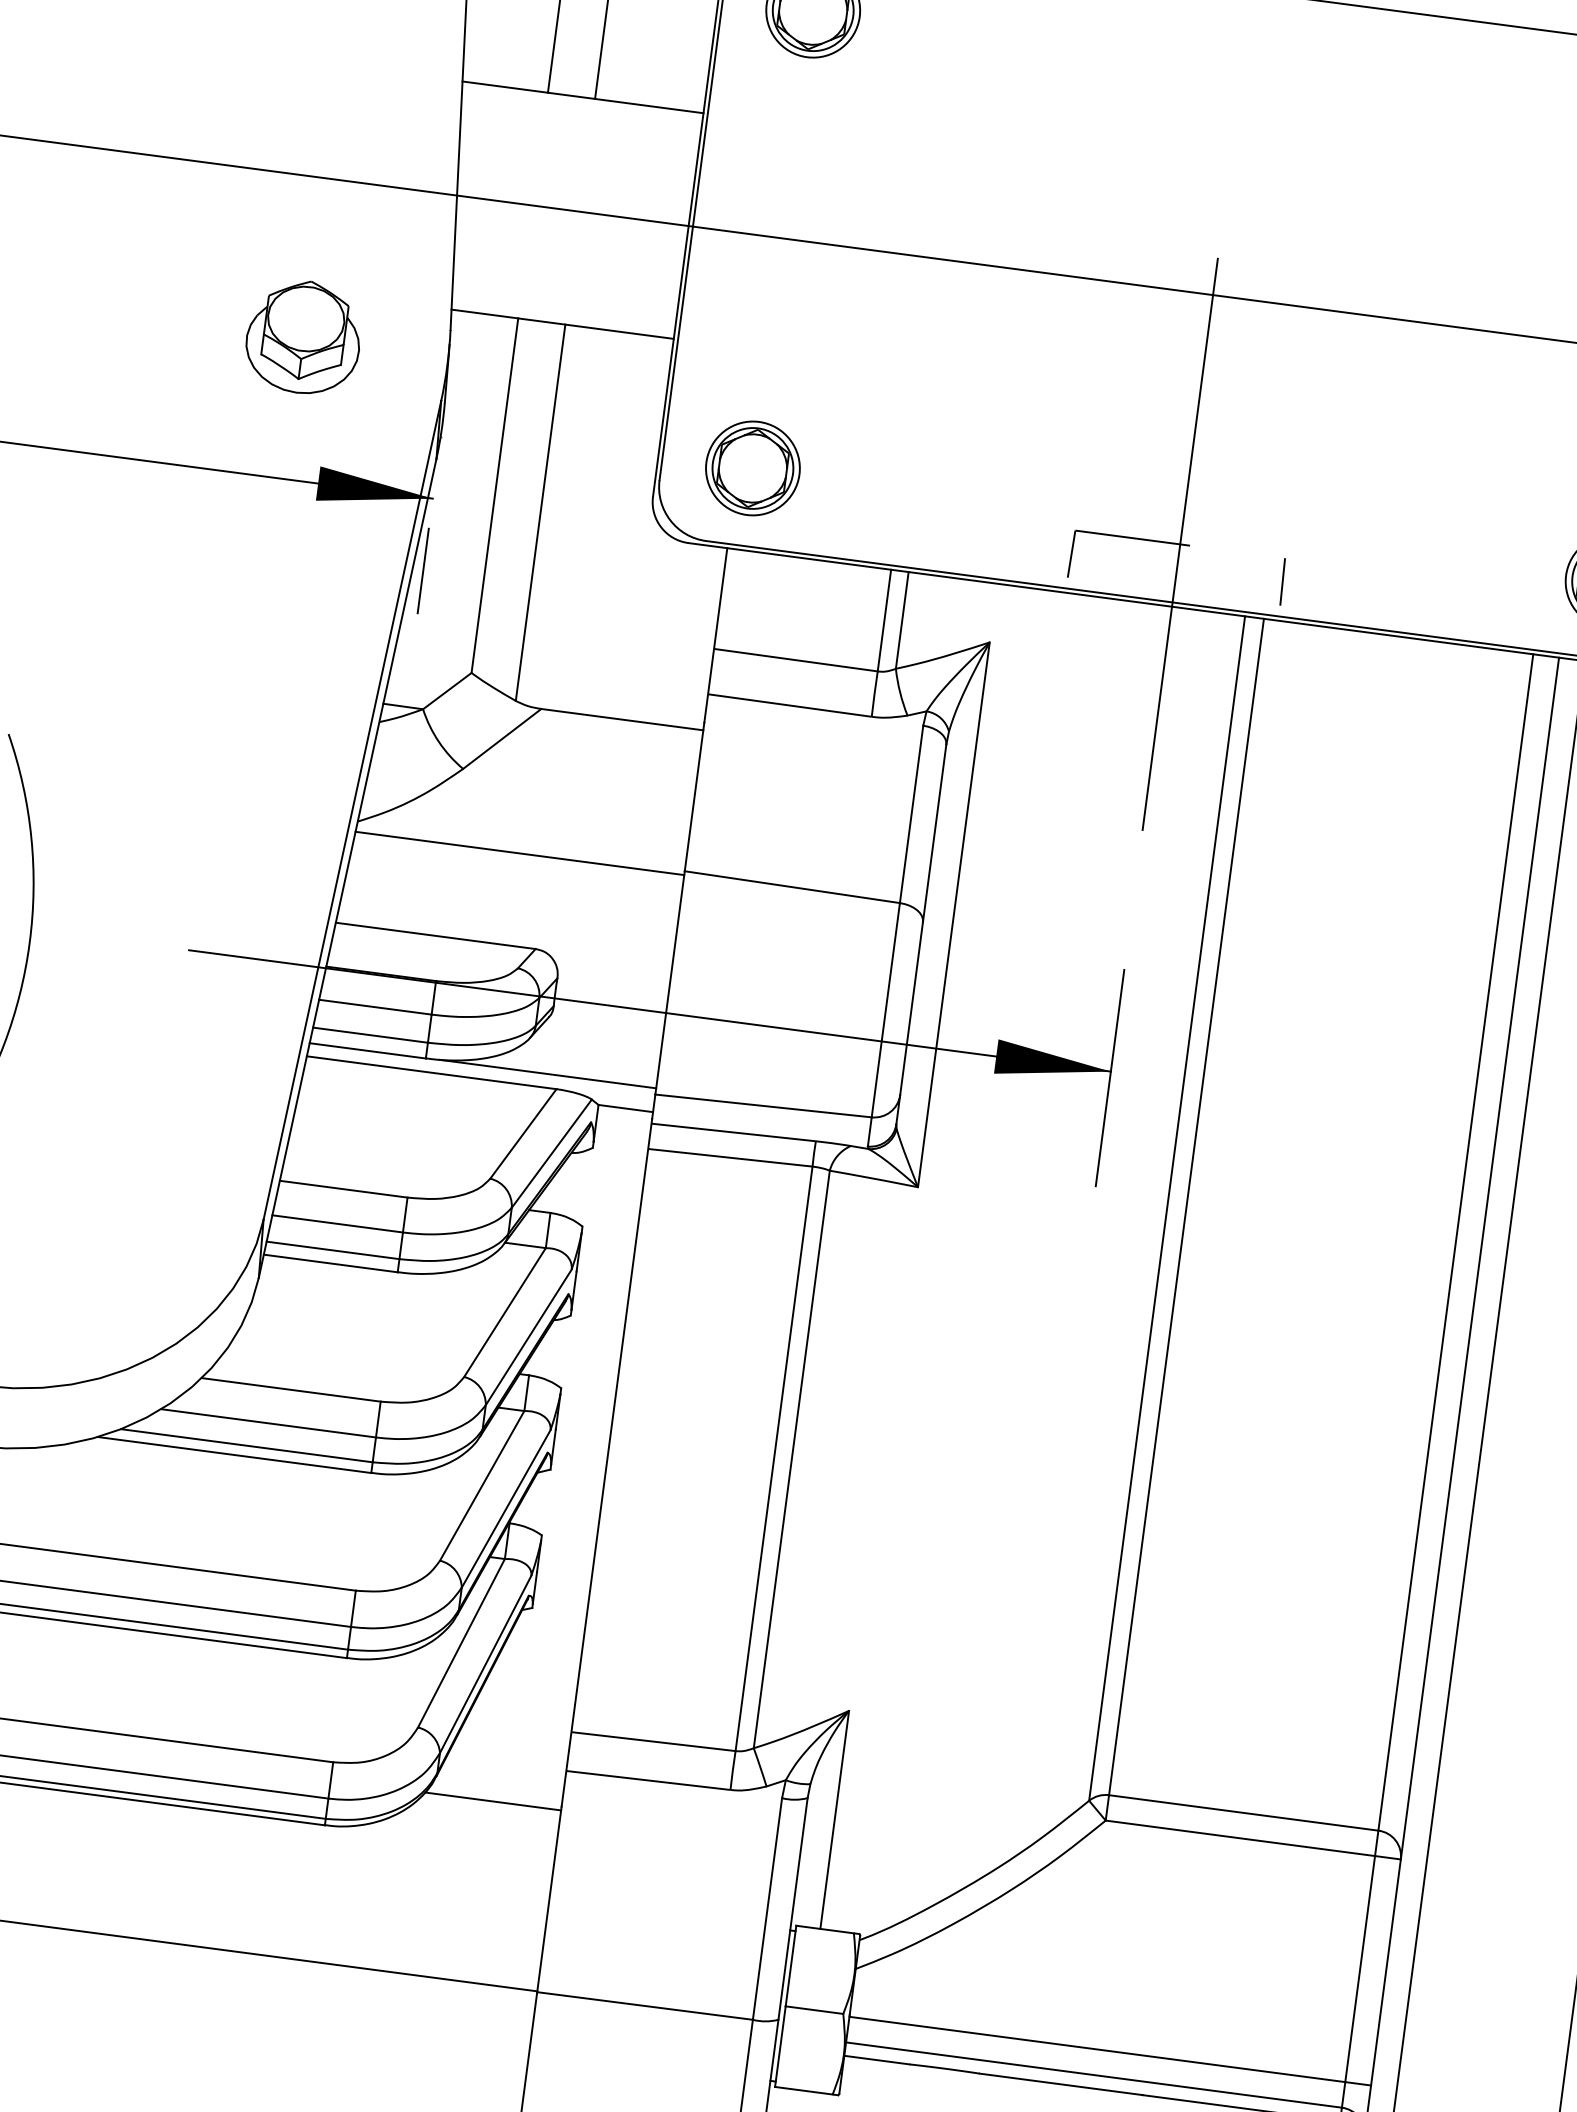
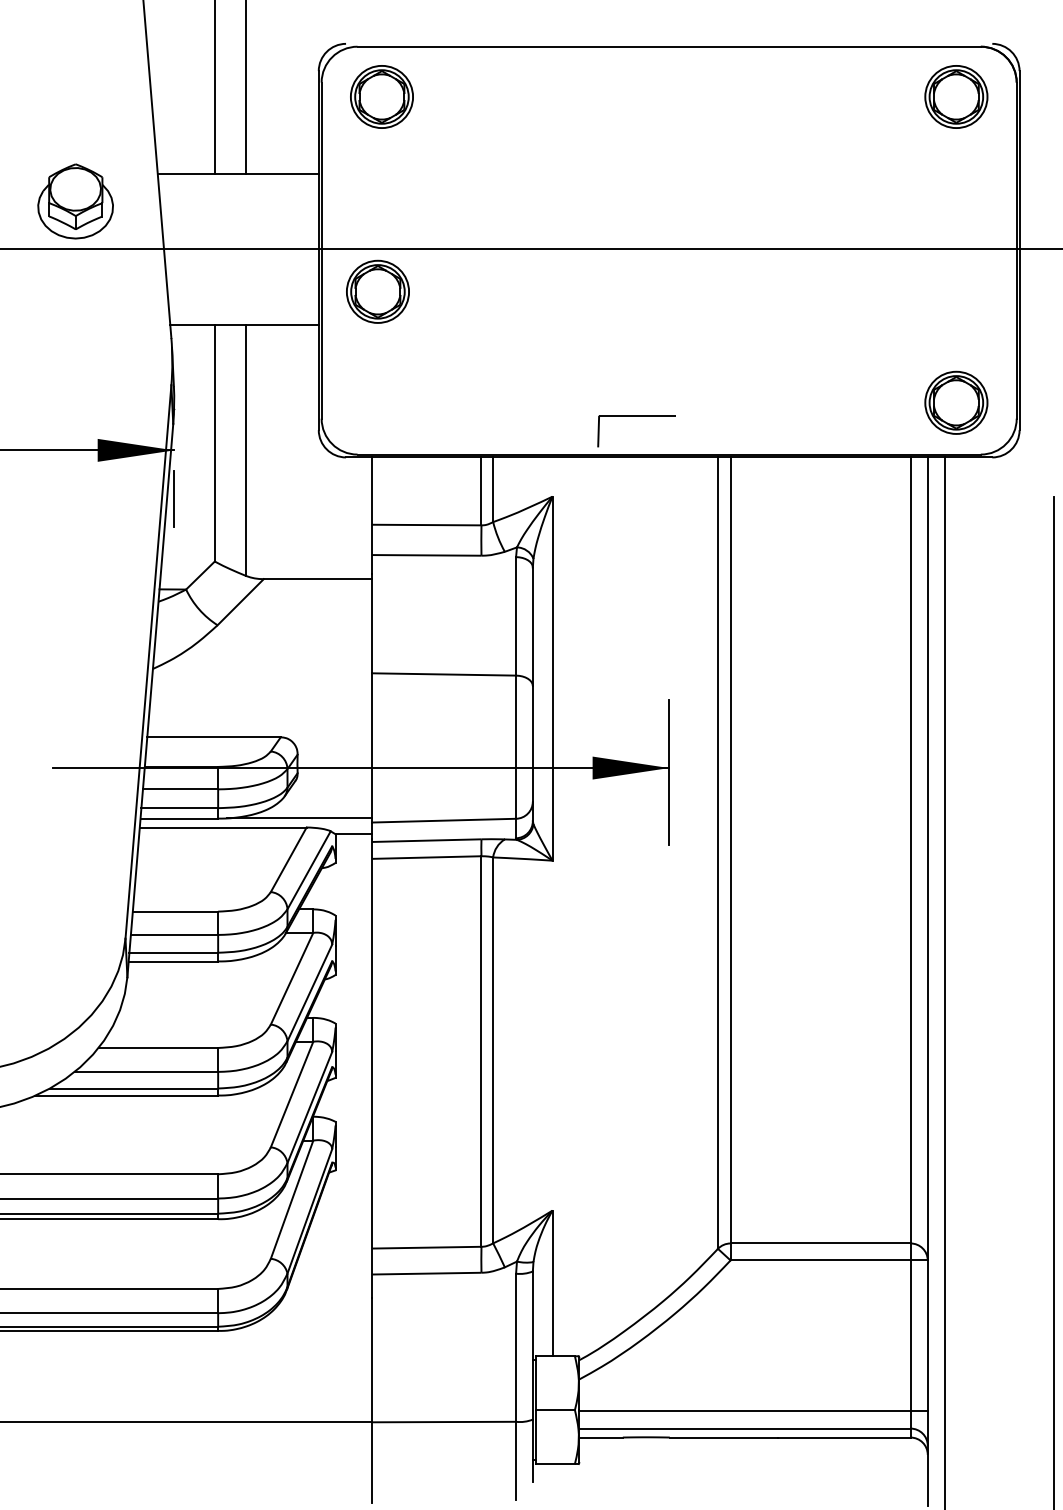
part: (303, 337) -> (75, 201), moved
part: (752, 467) -> (377, 291), moved
line: (1177, 567) -> (669, 431), removed
line: (1282, 581) -> (739, 431), removed
line: (520, 852) -> (262, 675), removed
line: (493, 1800) -> (326, 1300), removed

